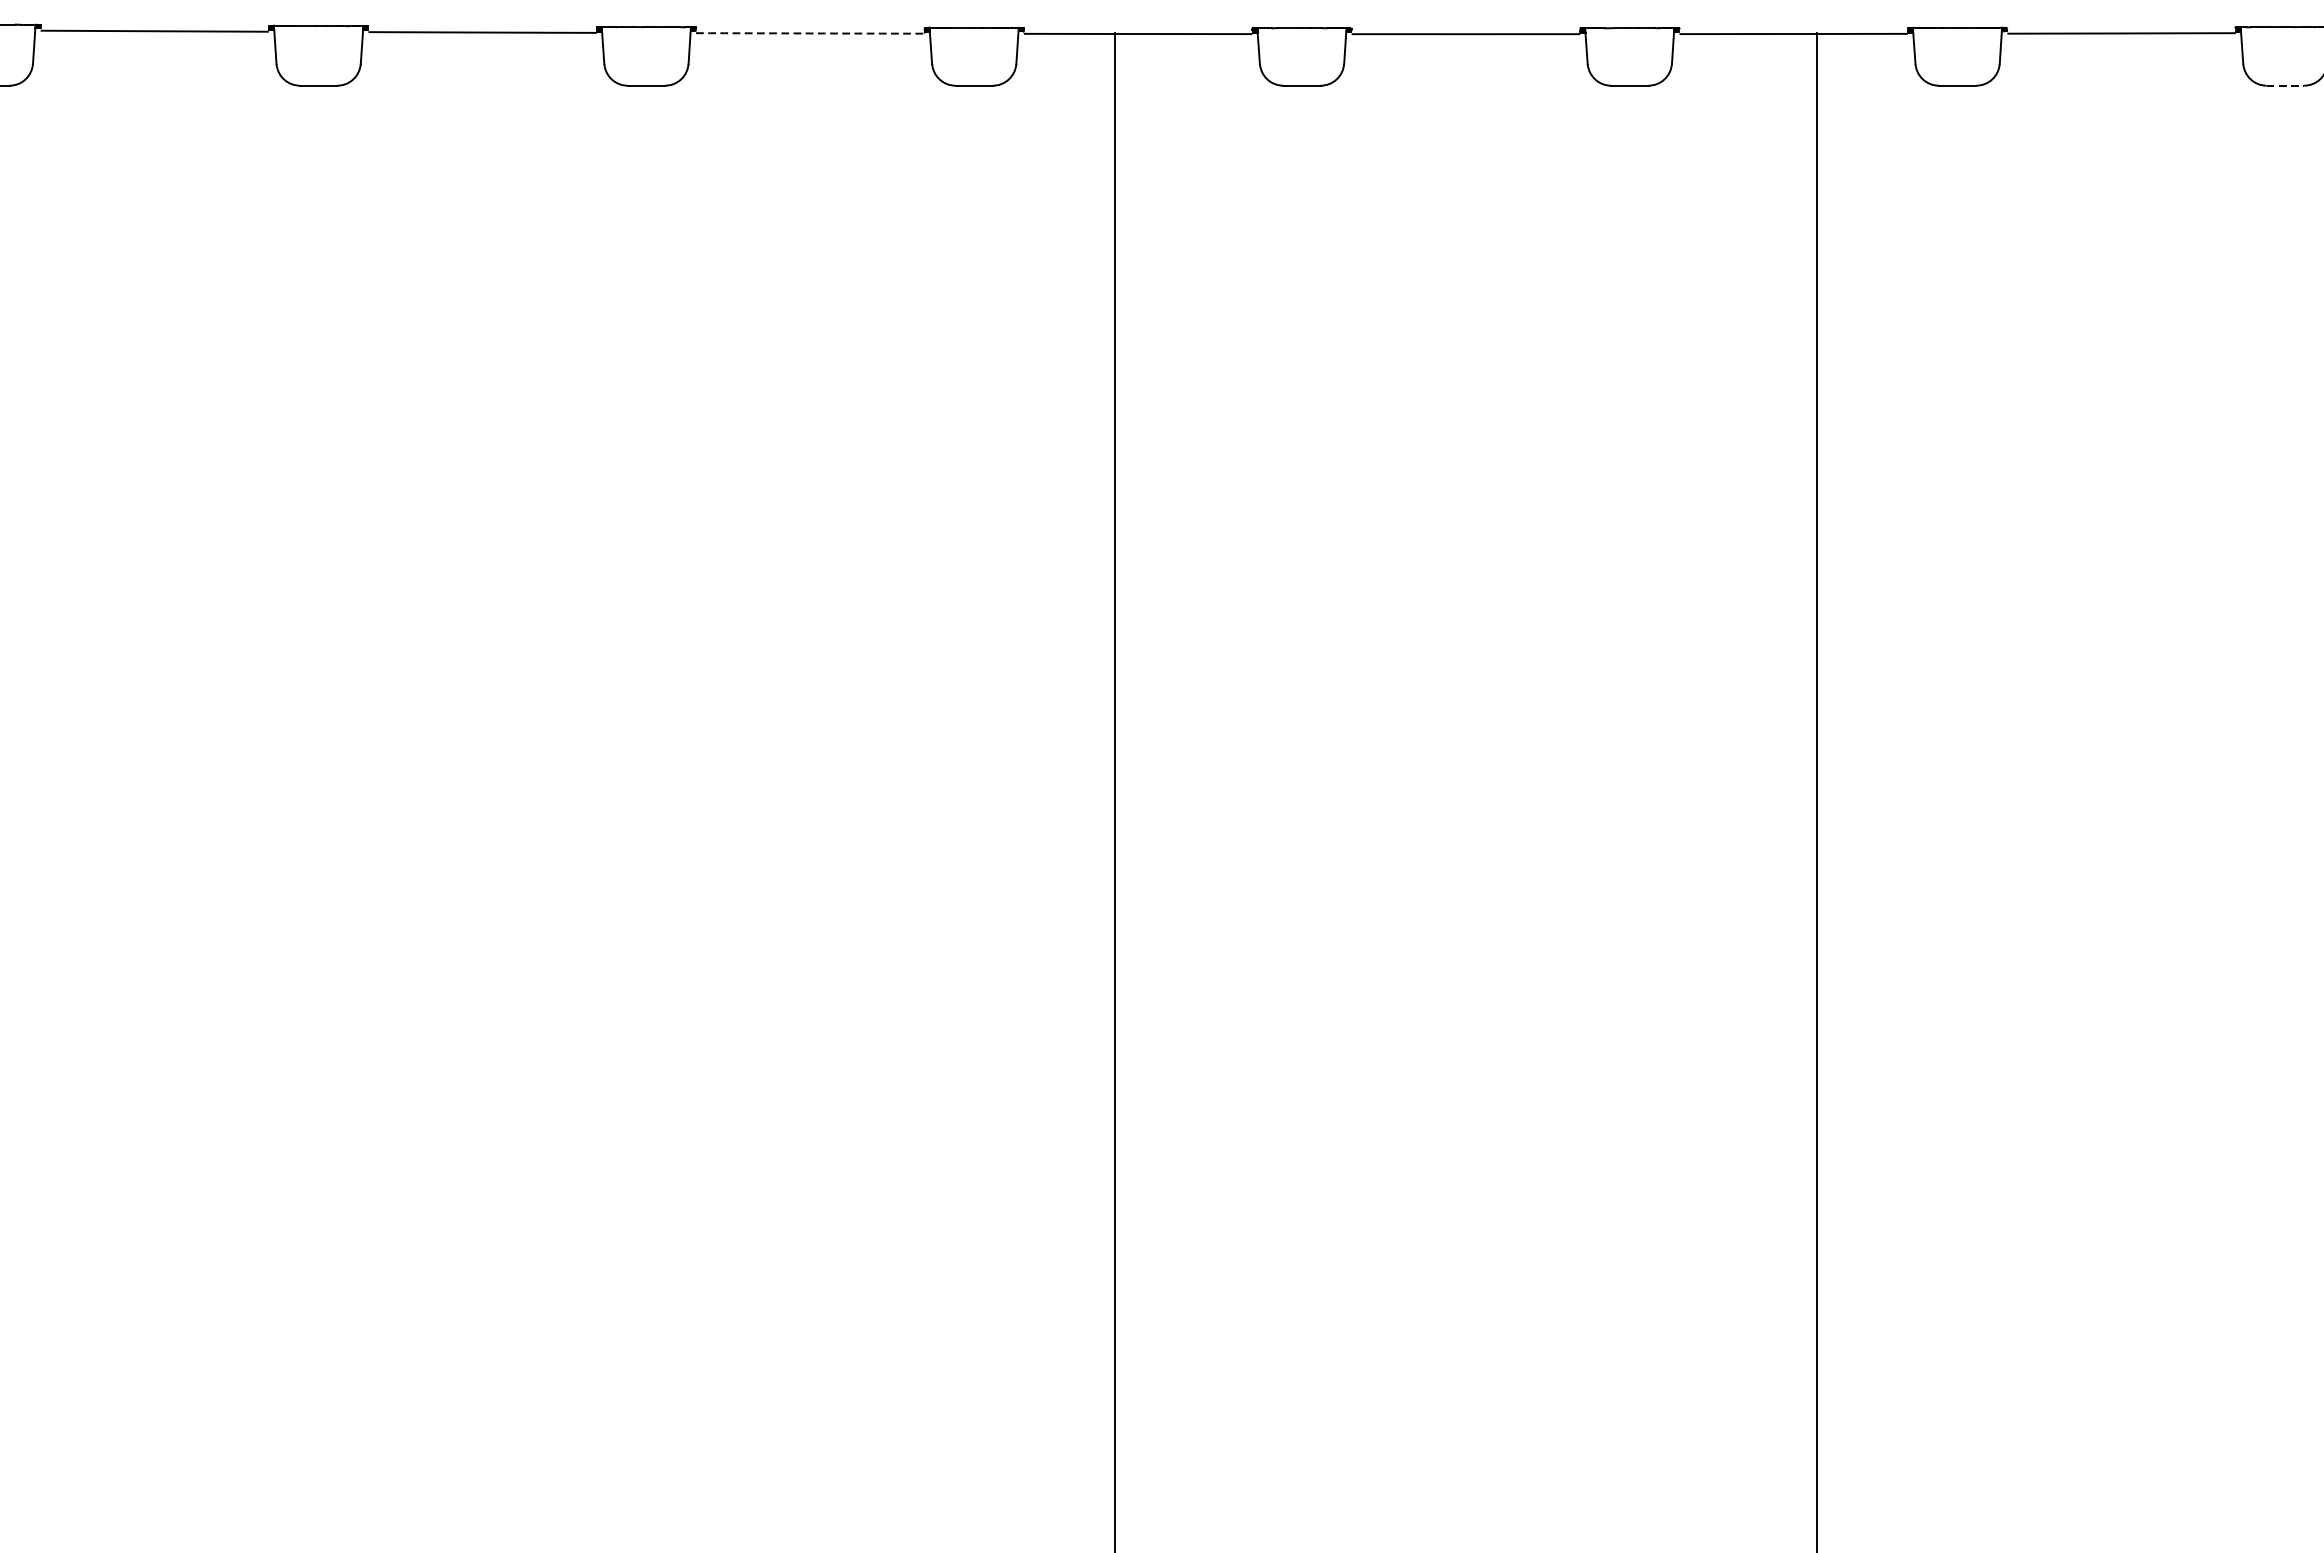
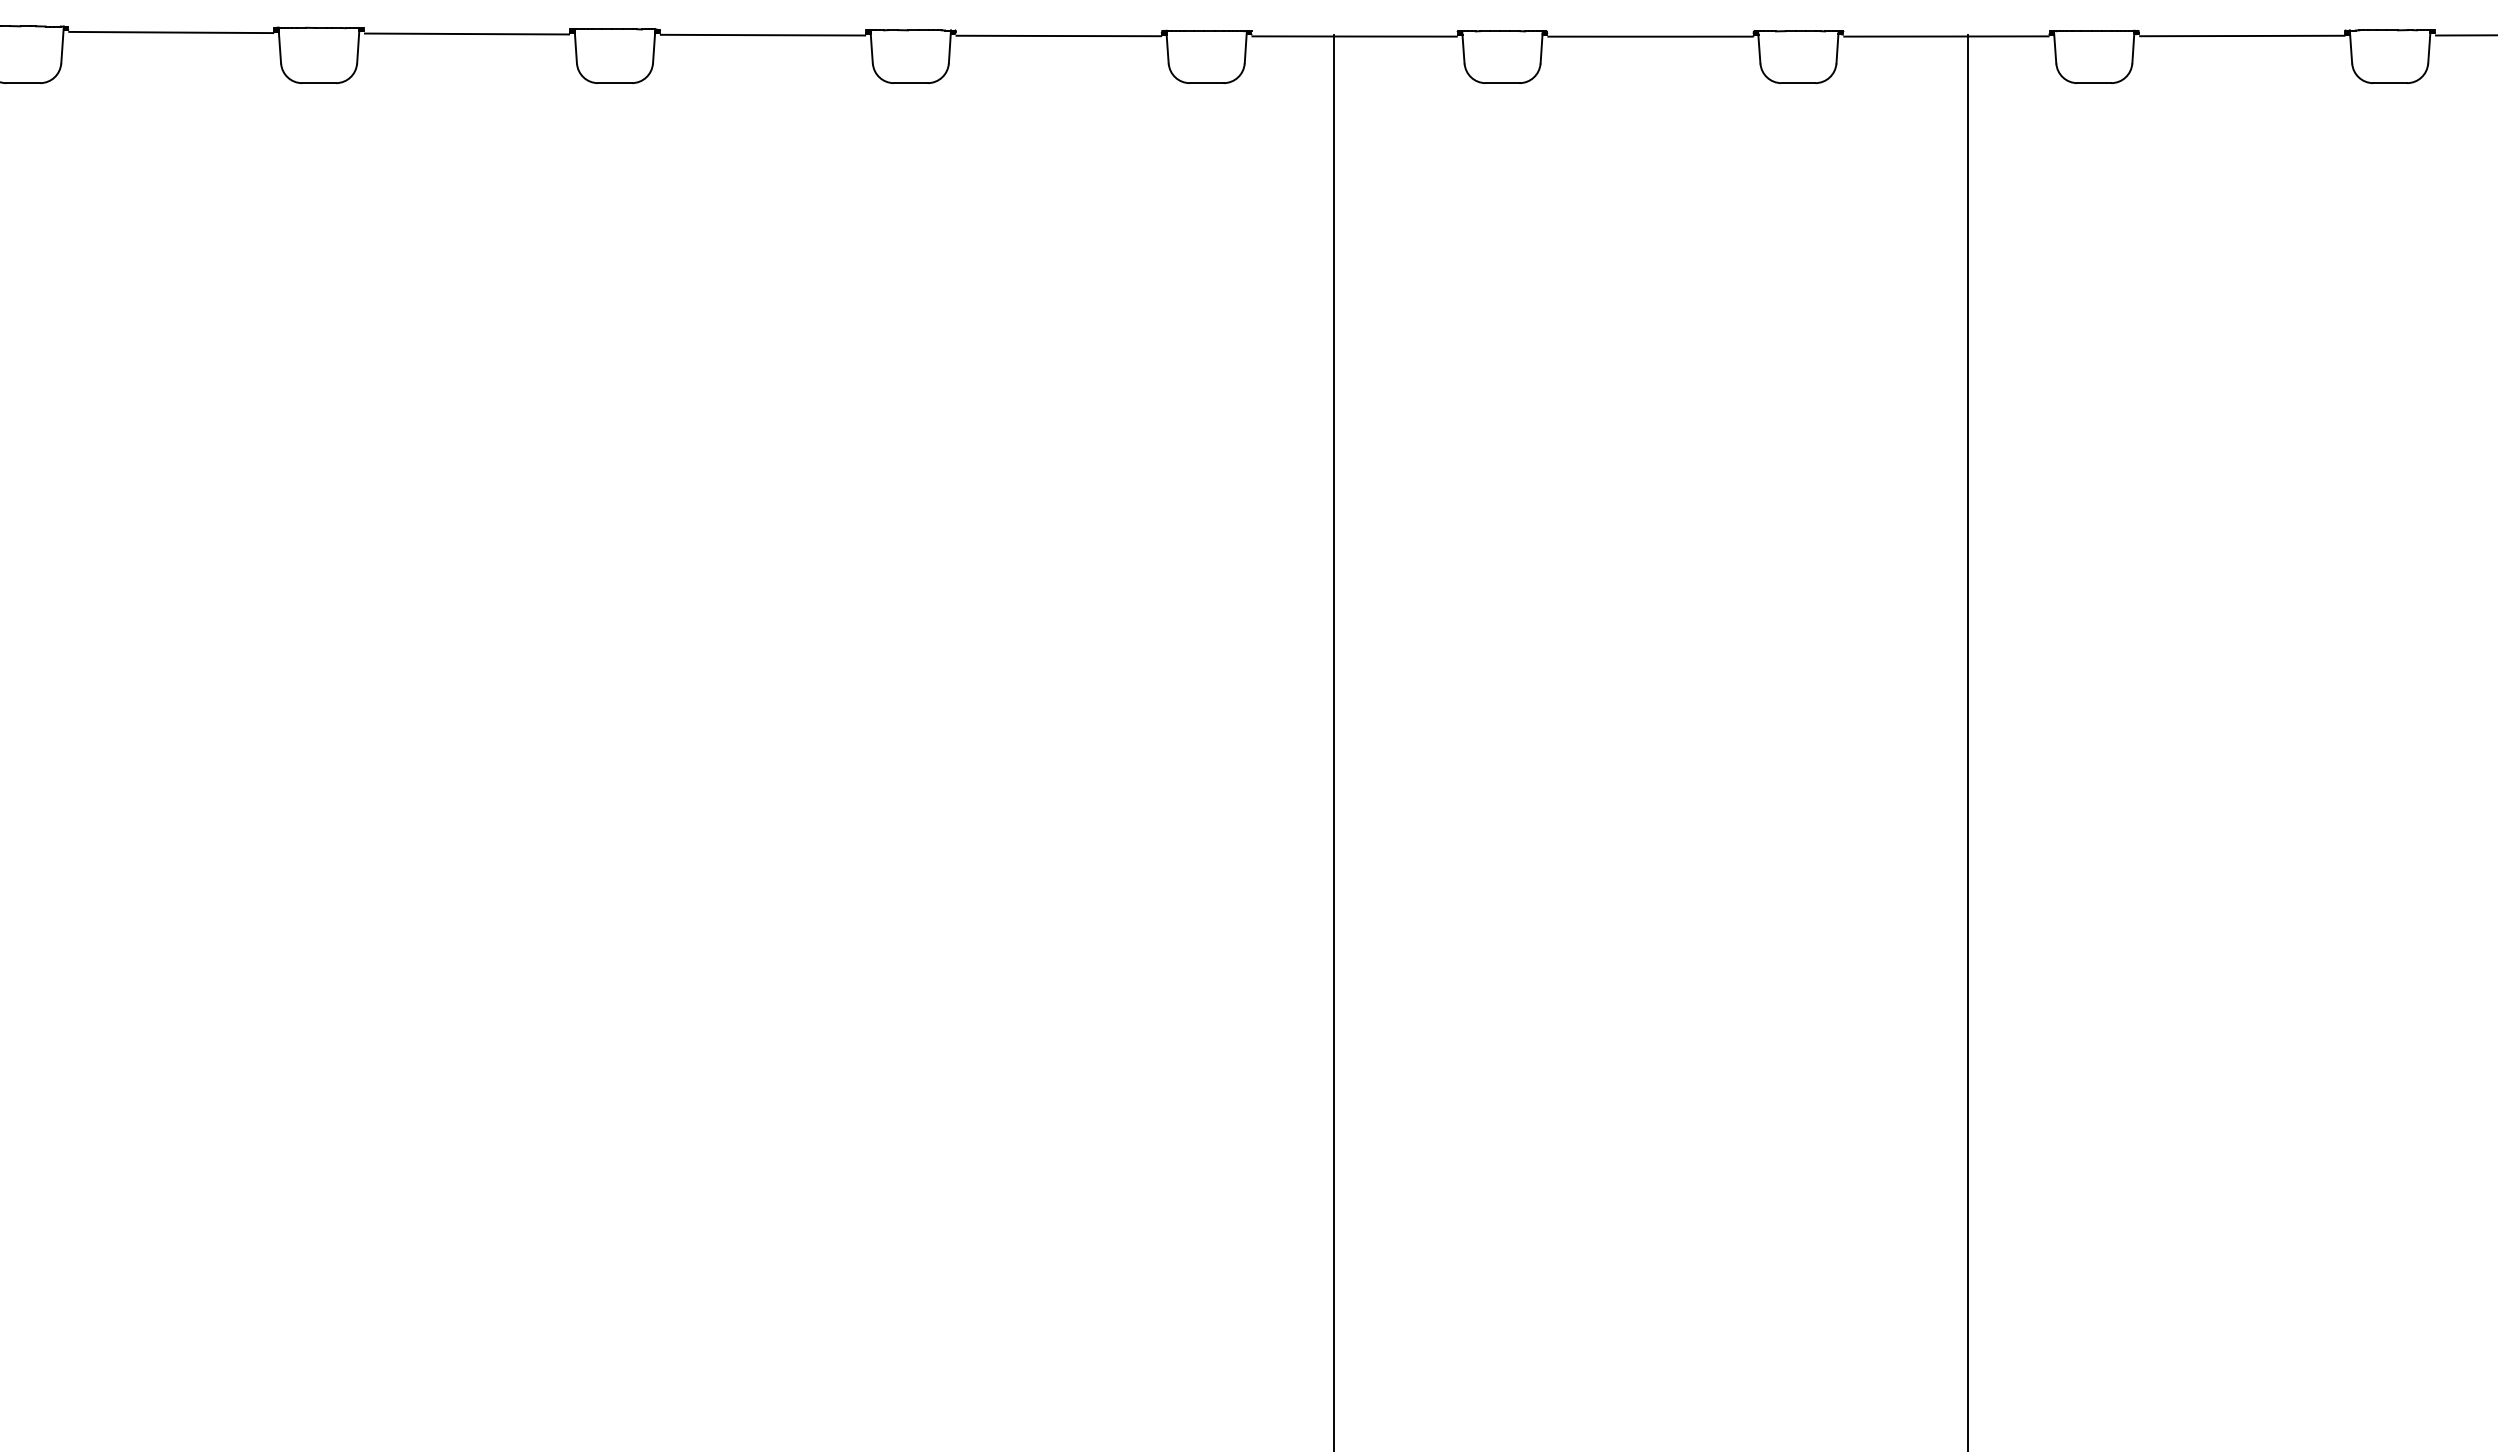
arc: (810, 33) -> (1058, 36), dashed -> solid
line: (2285, 86) -> (2390, 83), dashed -> solid

